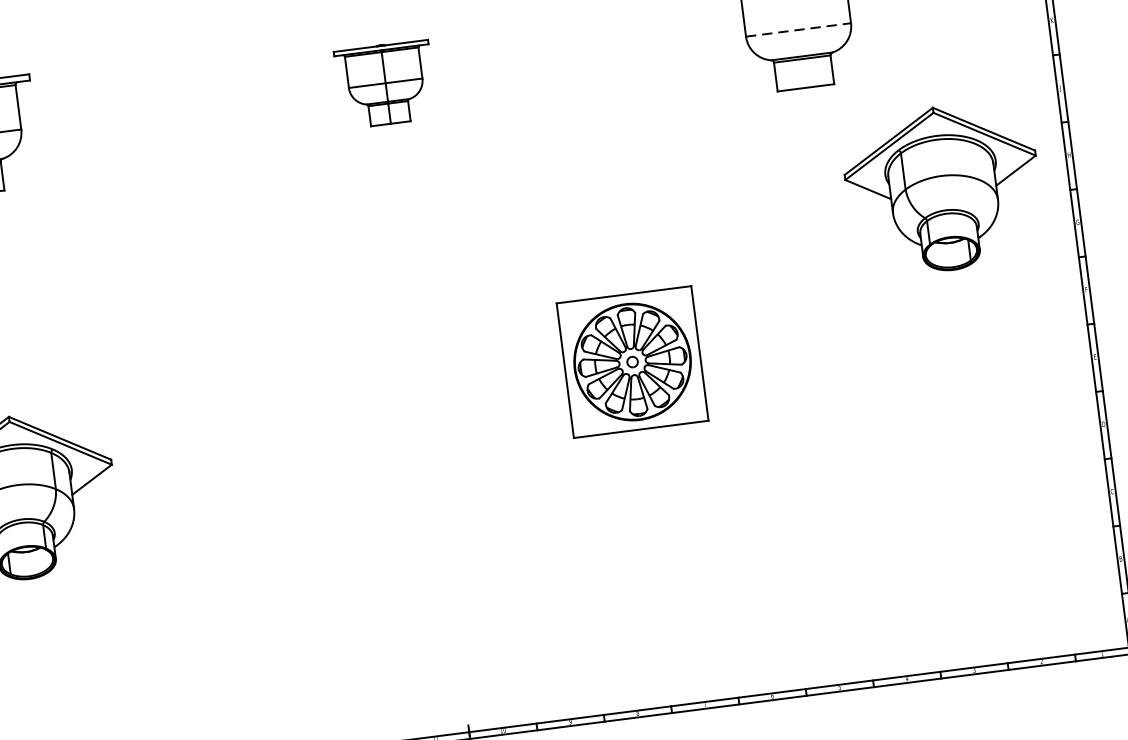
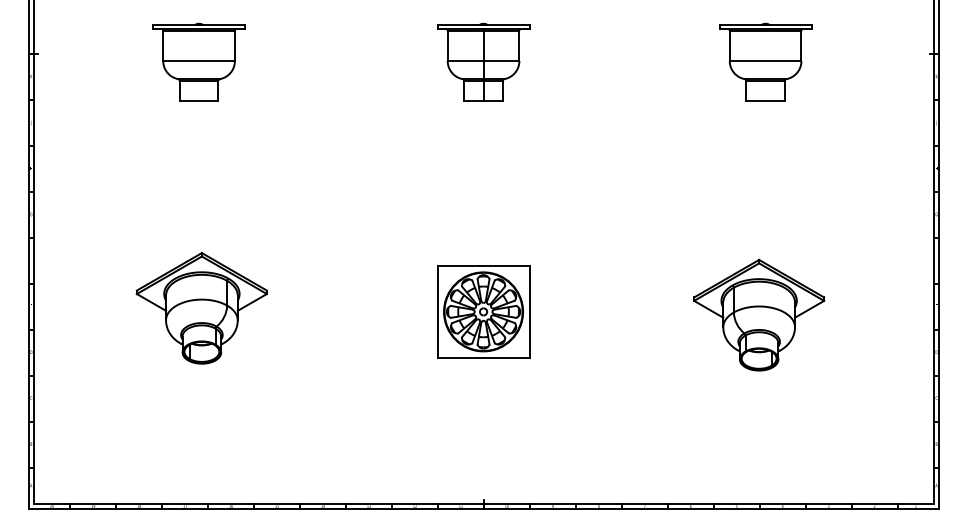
line: (798, 30) -> (765, 61), dashed -> solid
part: (385, 83) -> (483, 61), size x1.43
part: (943, 187) -> (759, 314), moved
part: (632, 361) -> (483, 311), moved

